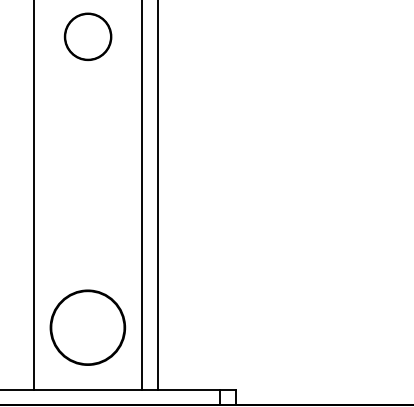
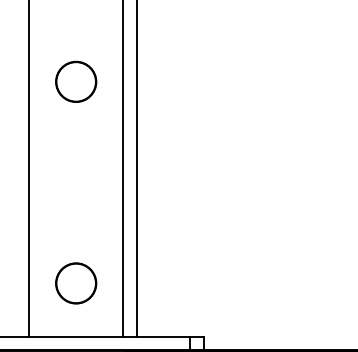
circle: (88, 36) -> (76, 81), moved
circle: (88, 327) -> (76, 283), size x0.62

